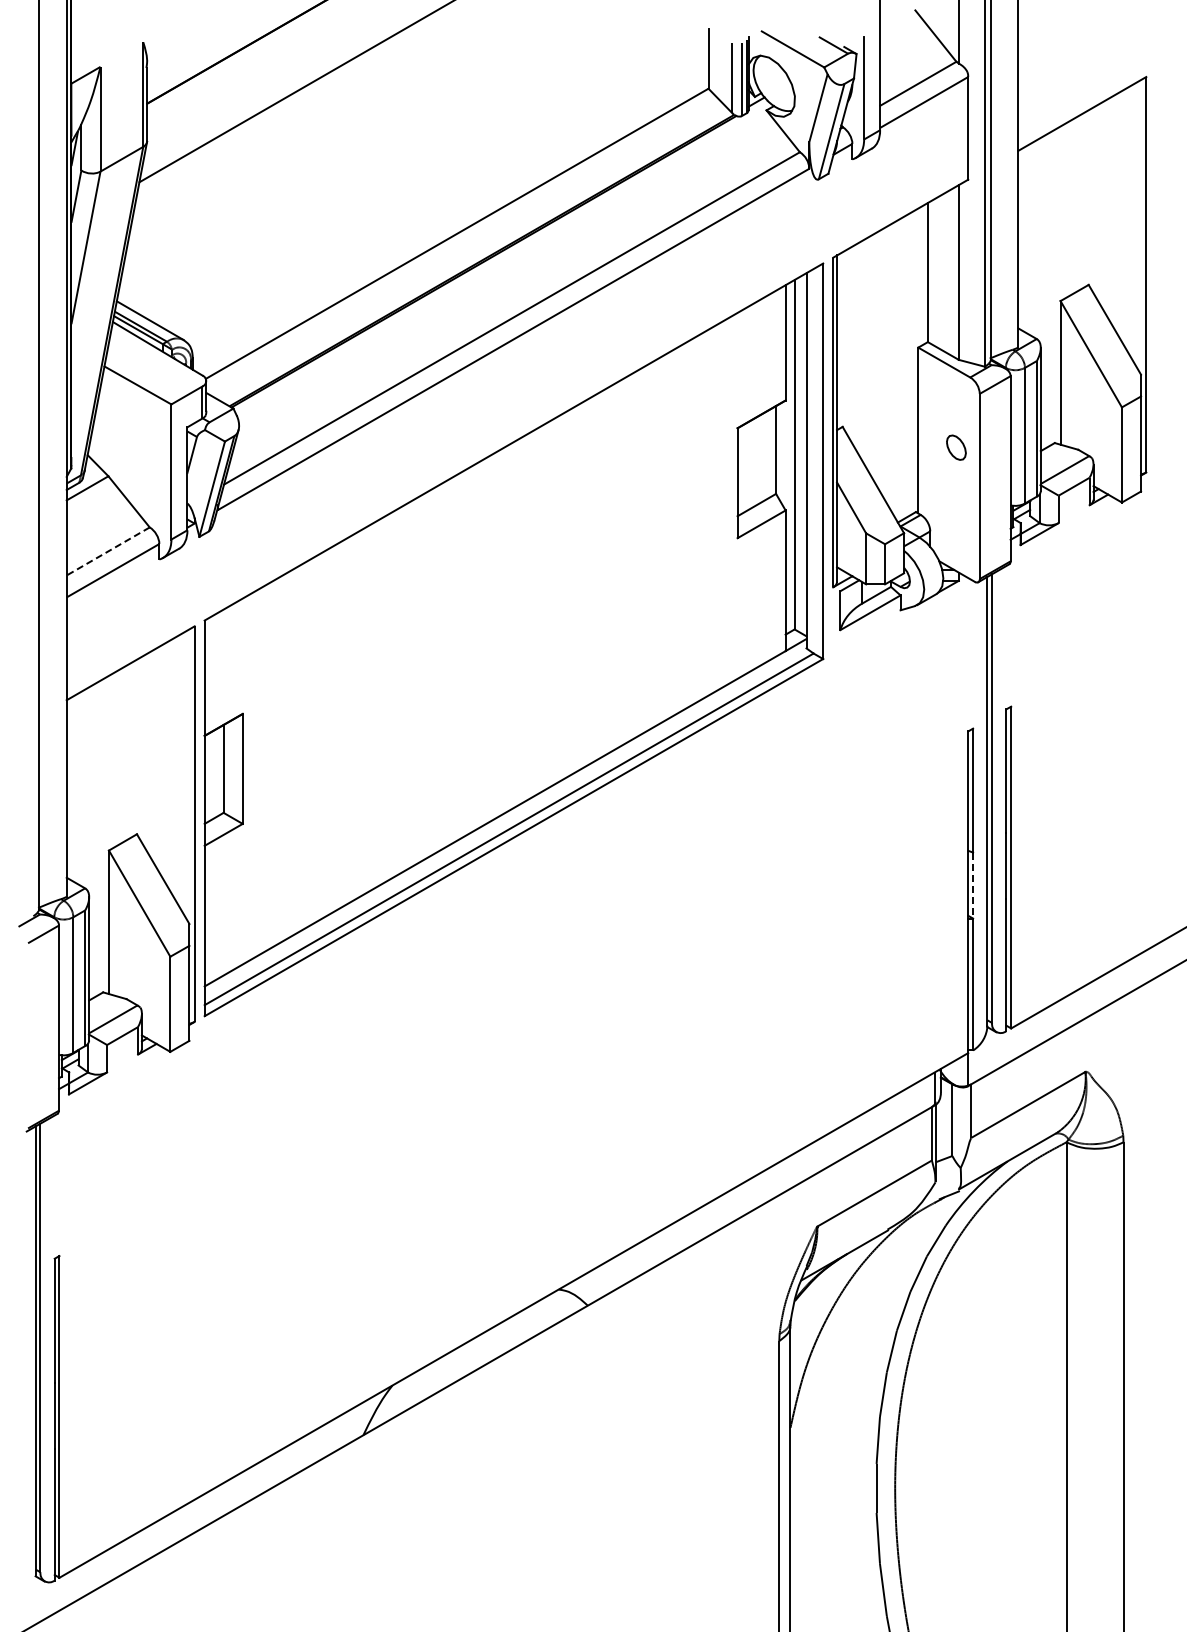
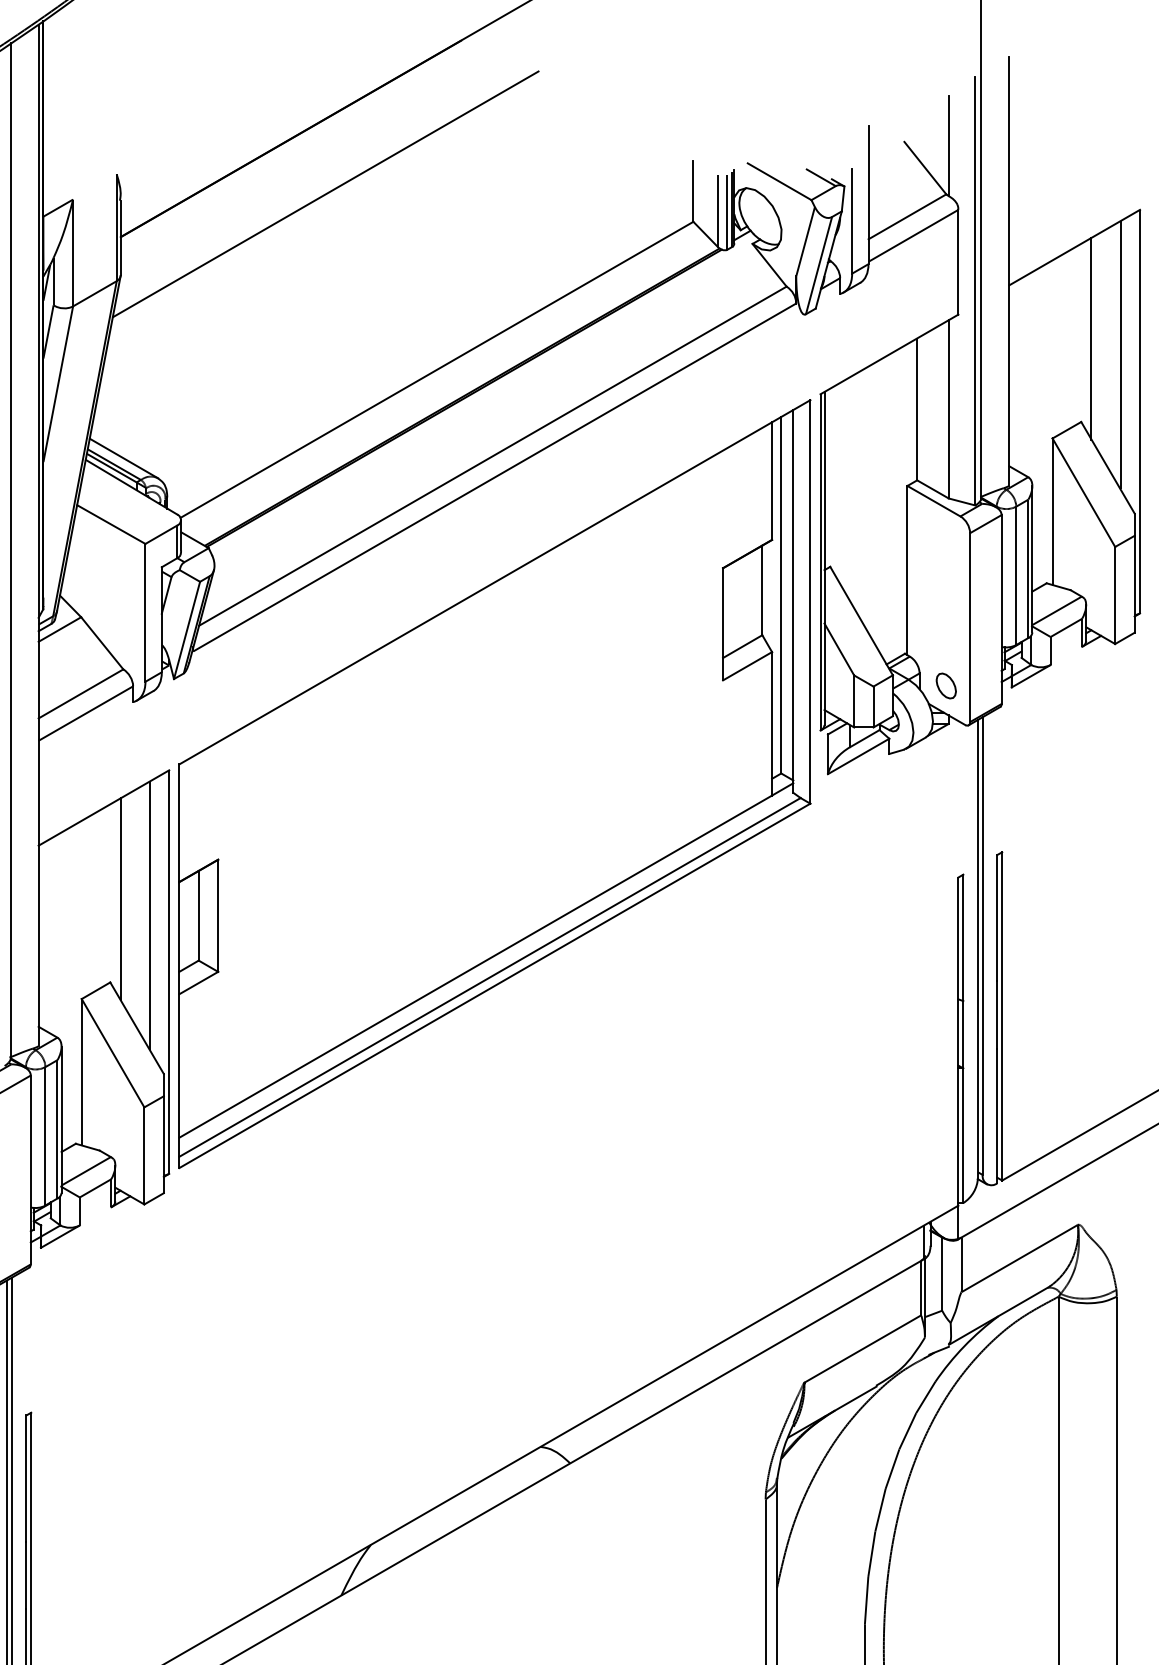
line: (1098, 203) -> (1091, 338), added
line: (1127, 219) -> (1120, 355), added
part: (956, 447) -> (946, 685), moved
line: (108, 551) -> (81, 693), dashed -> solid
line: (147, 752) -> (121, 899), added
line: (175, 768) -> (149, 915), added
line: (973, 885) -> (963, 1034), dashed -> solid

